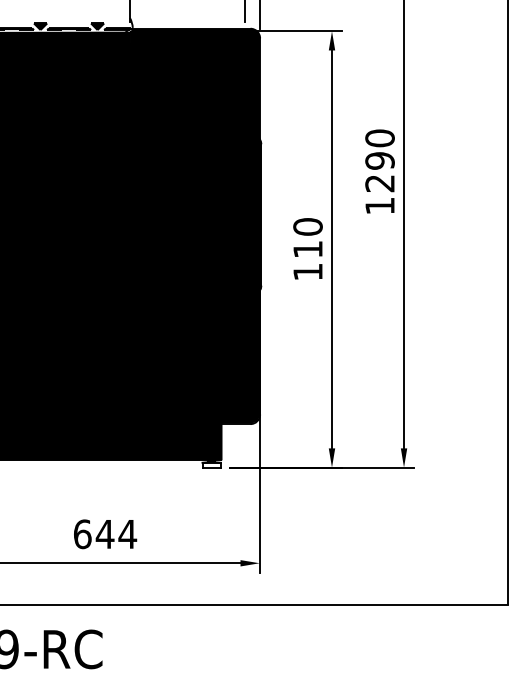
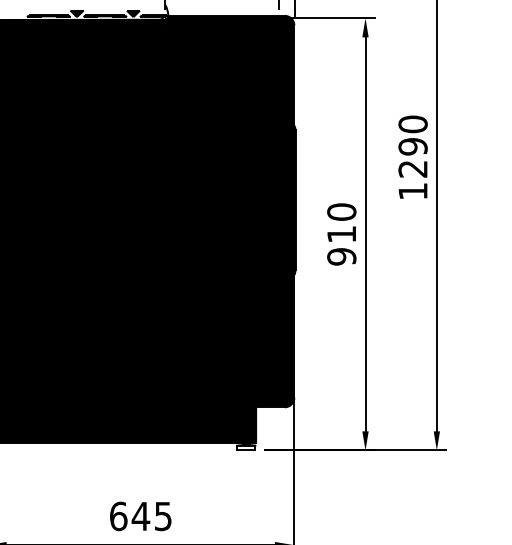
text: (307, 272) -> (341, 257), 110 -> 910
text: (127, 534) -> (163, 516), 644 -> 645

